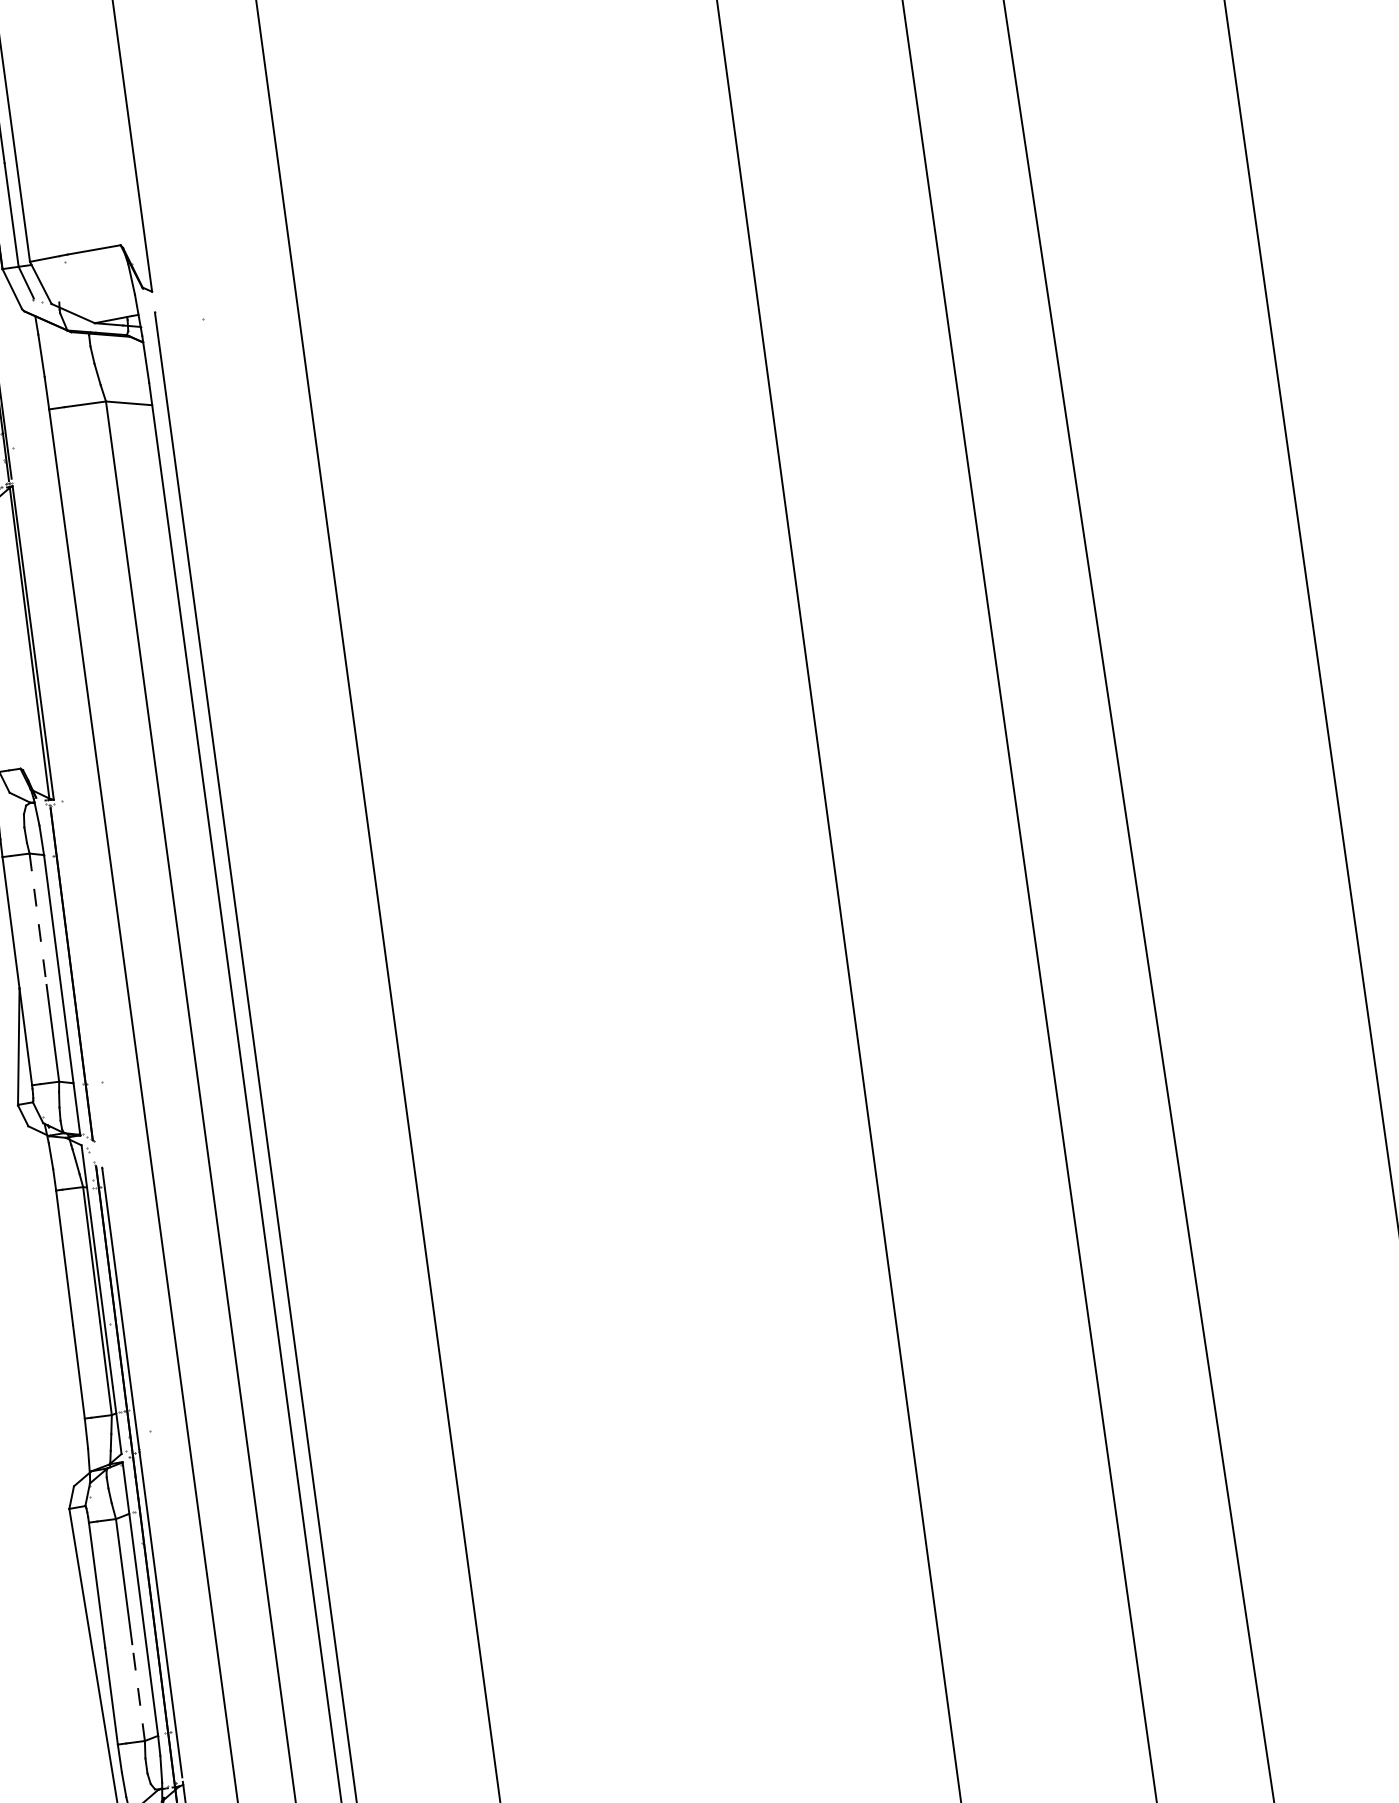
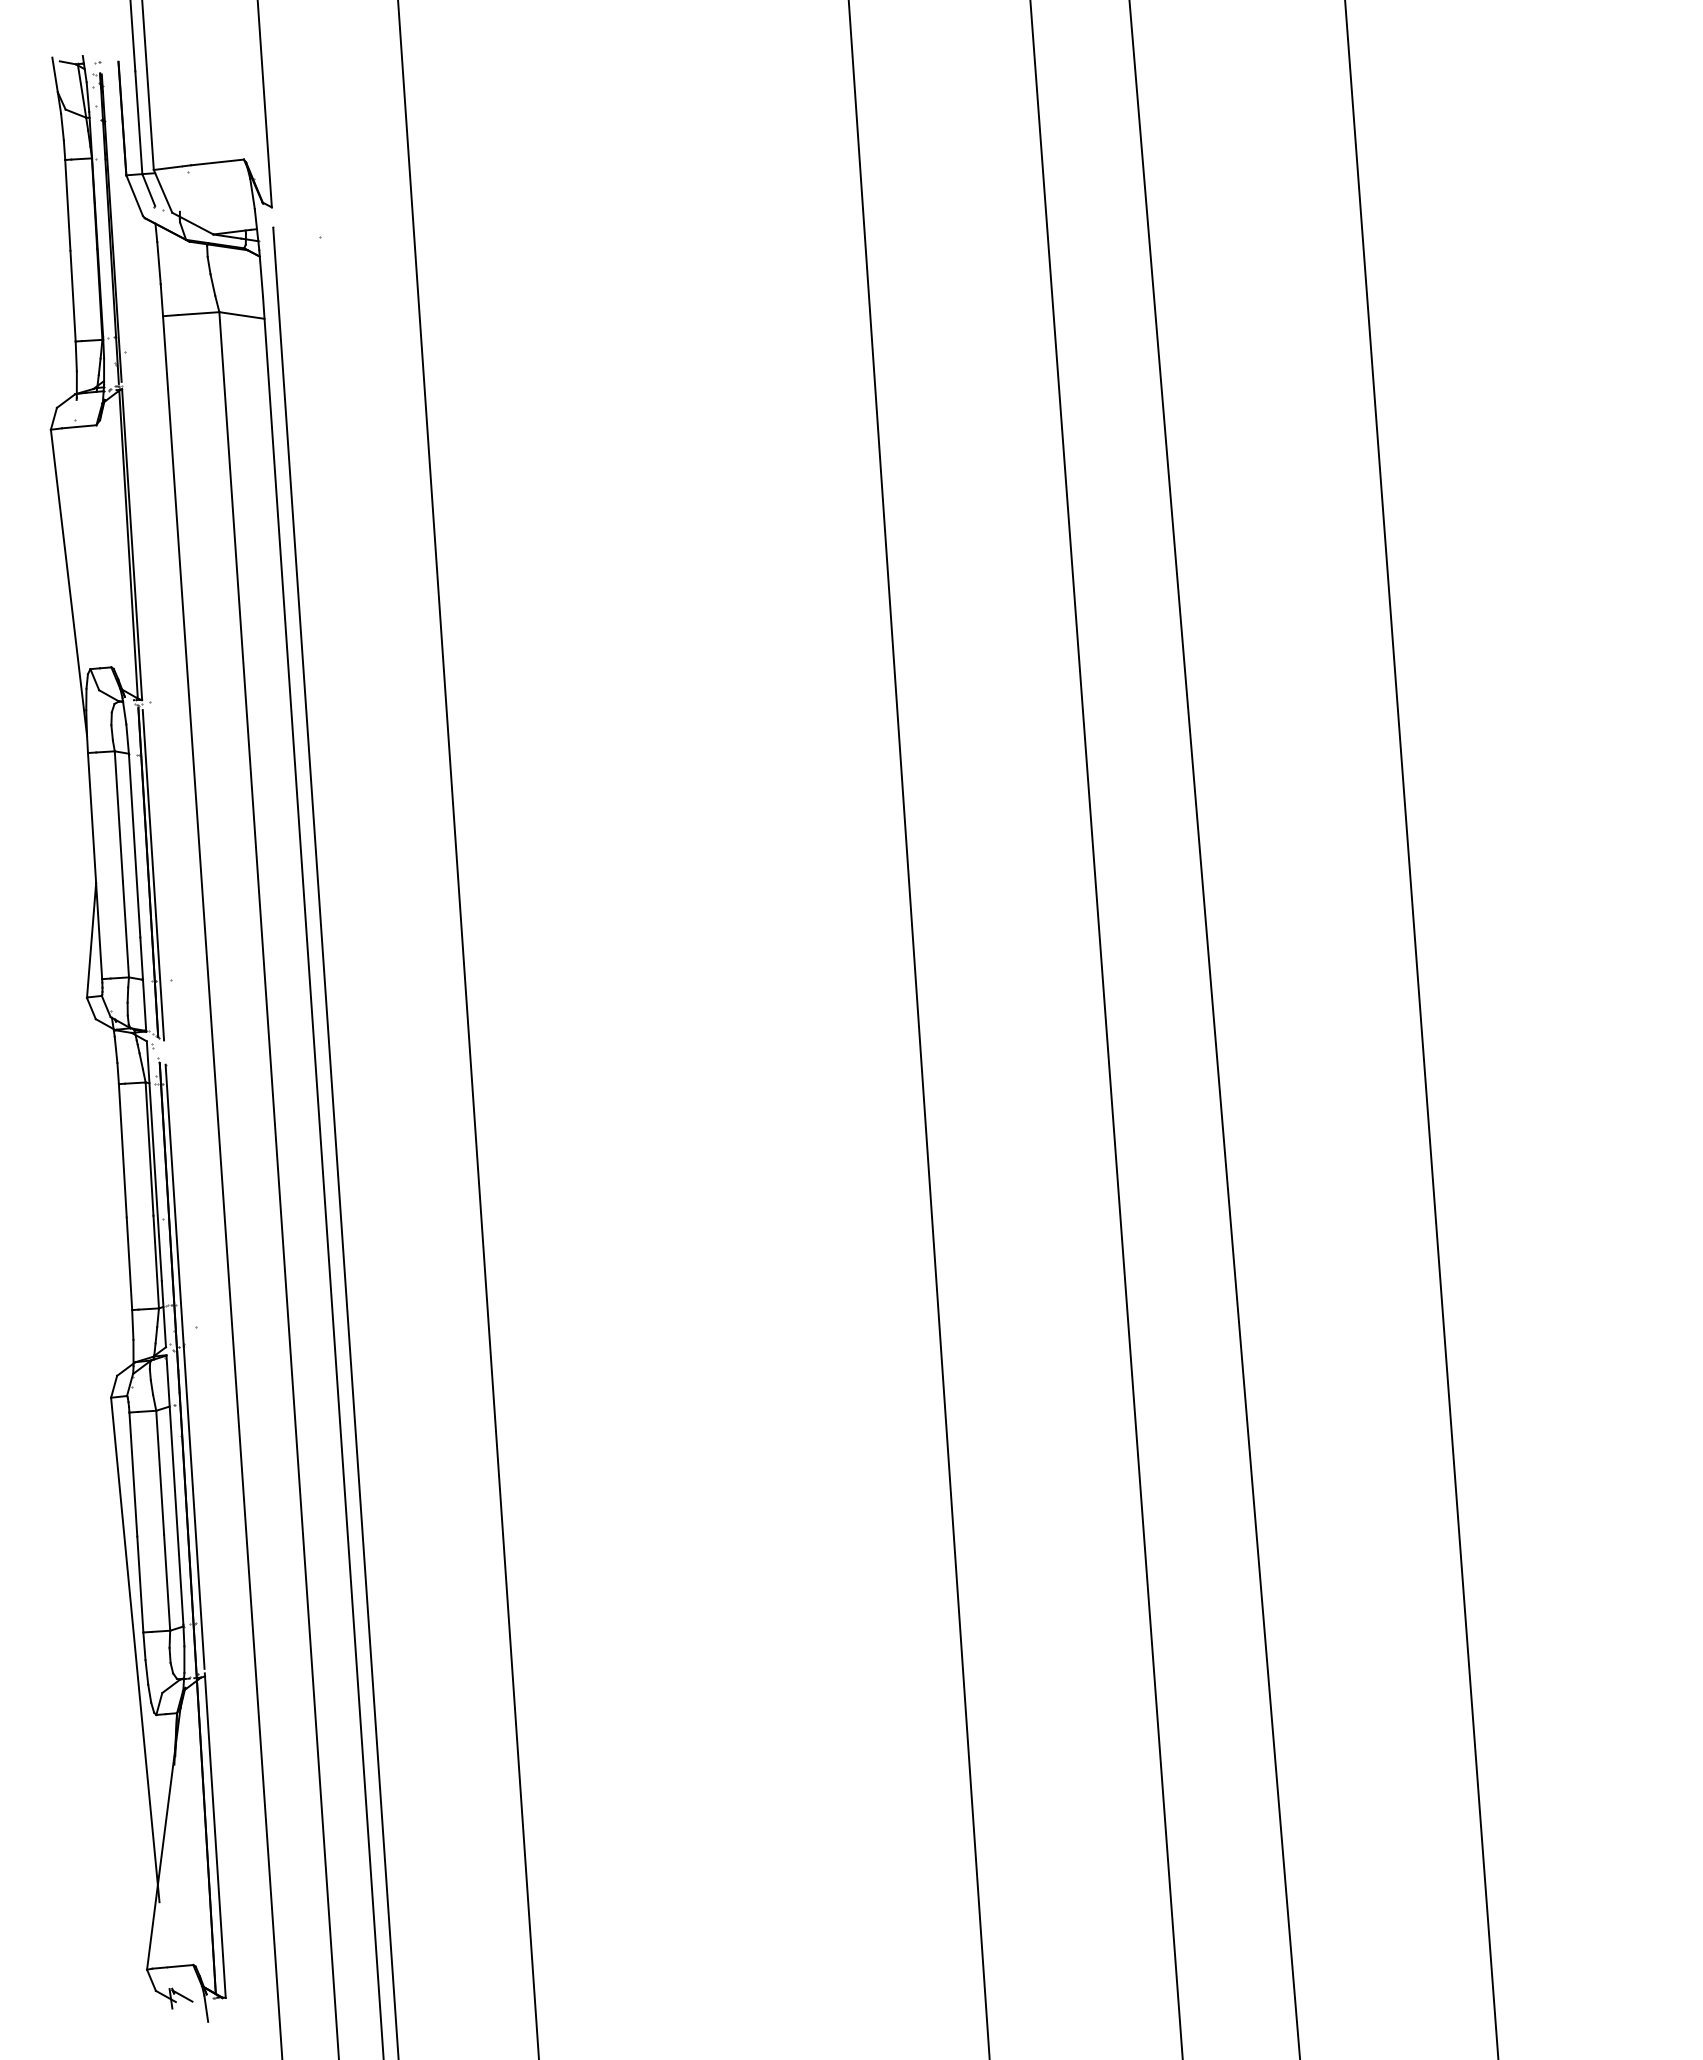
line: (37, 919) -> (118, 816), dashed -> solid
line: (77, 976) -> (153, 875), added
line: (138, 1692) -> (167, 1582), dashed -> solid

